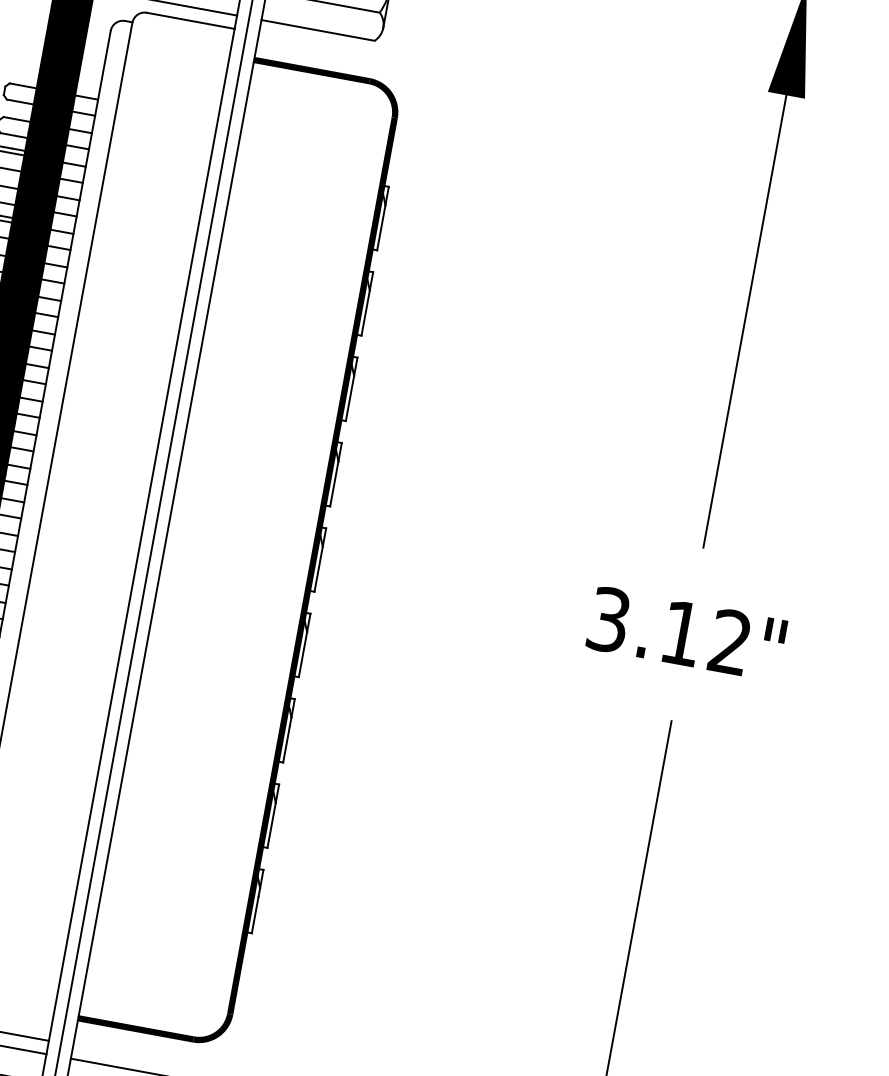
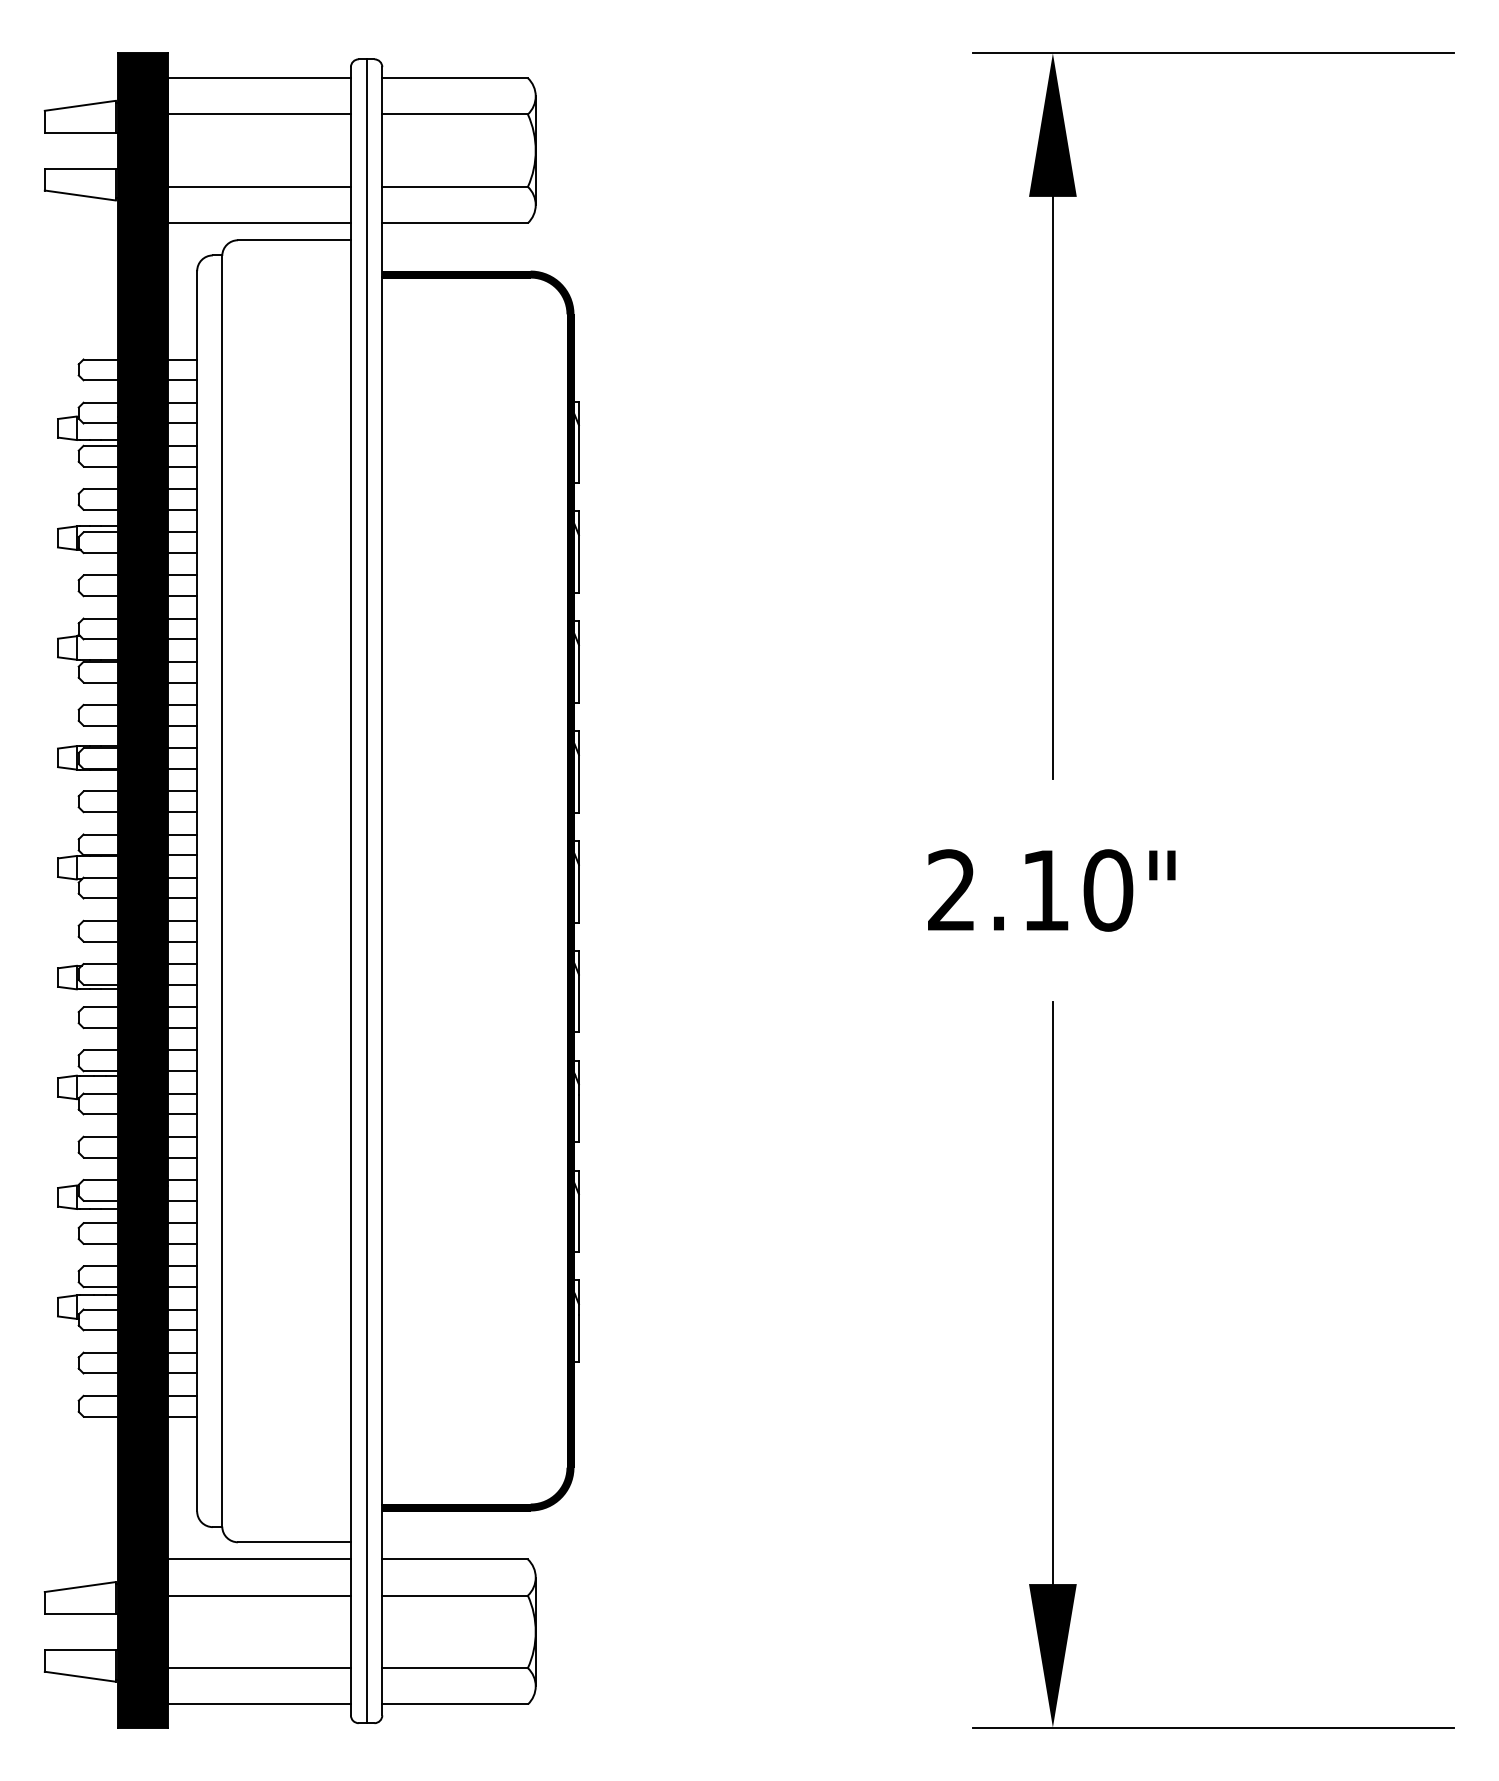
text: (670, 631) -> (1030, 890), 3.12" -> 2.10"

